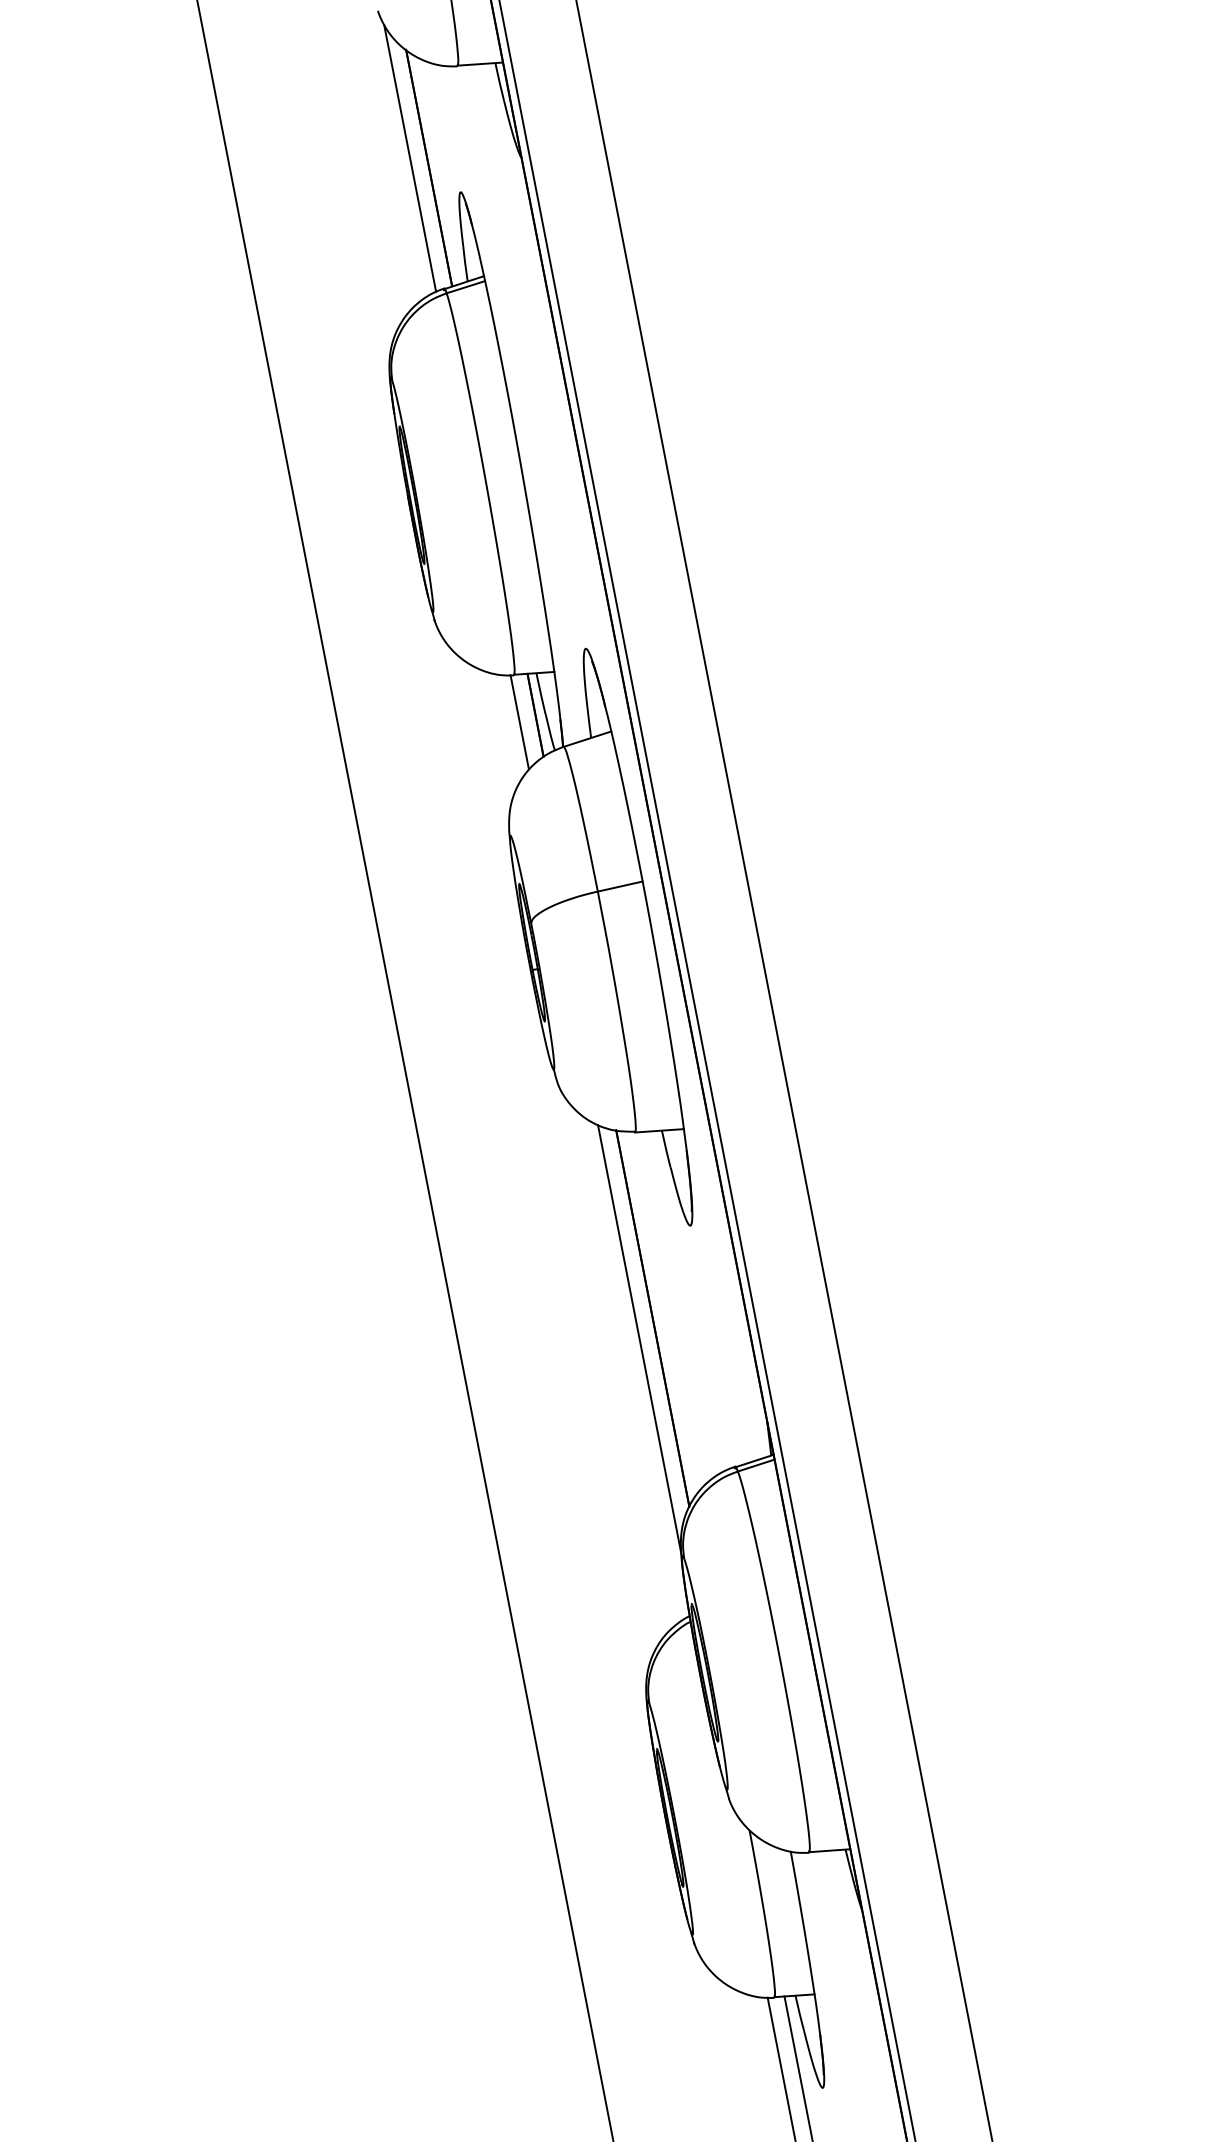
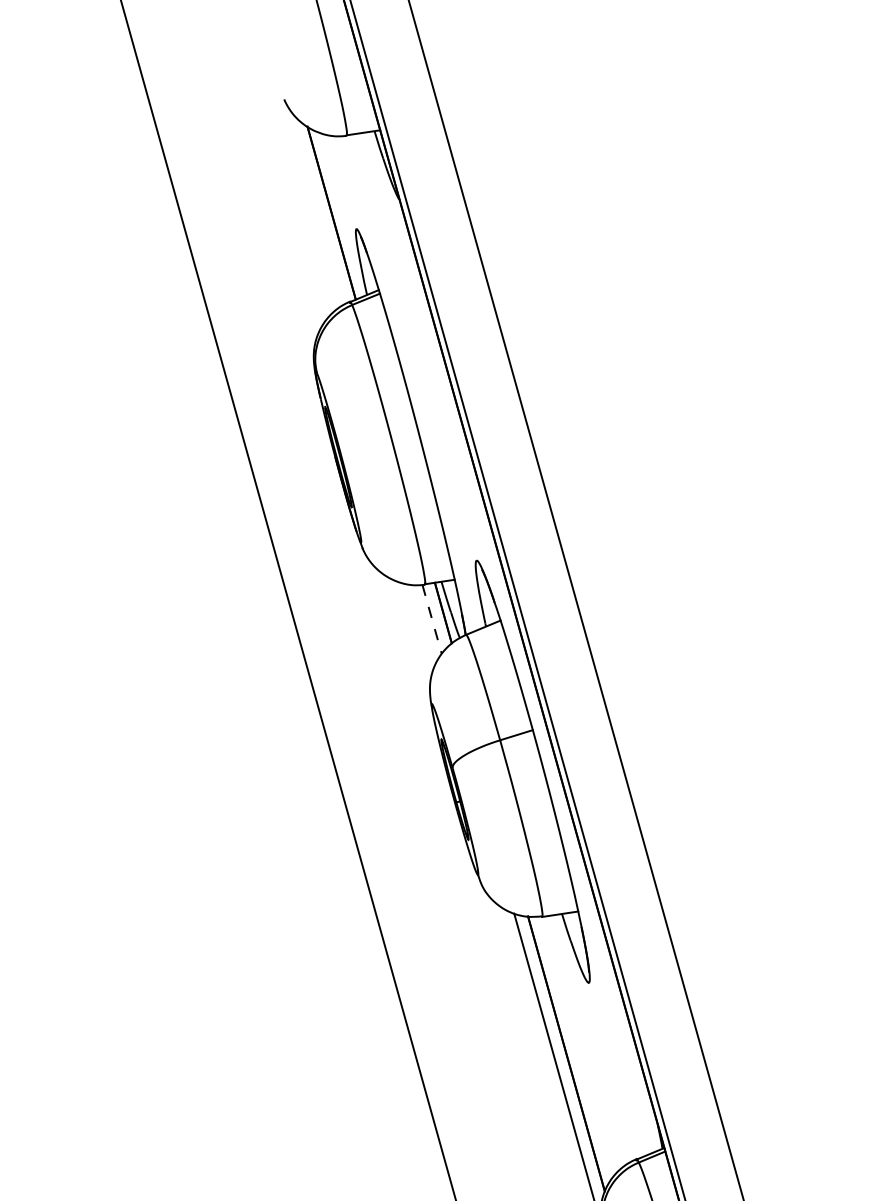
line: (410, 158) -> (317, 207), removed
line: (519, 722) -> (431, 619), solid -> dashed

